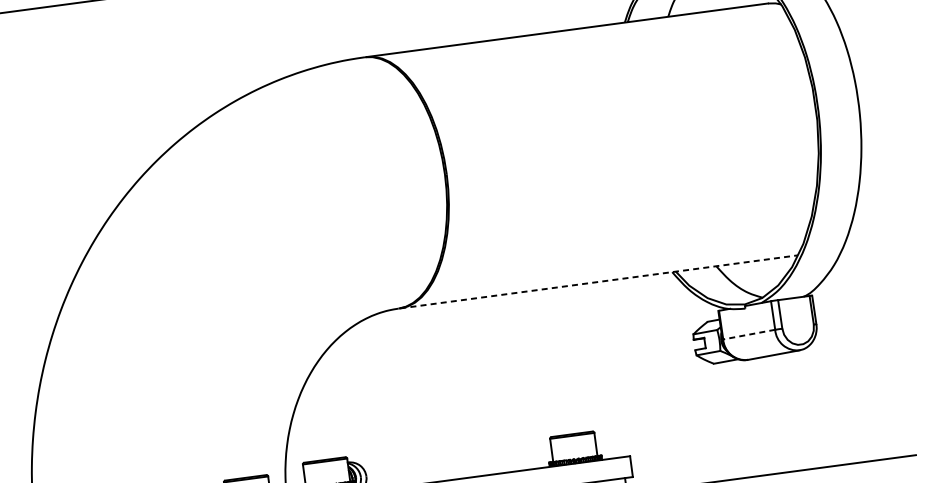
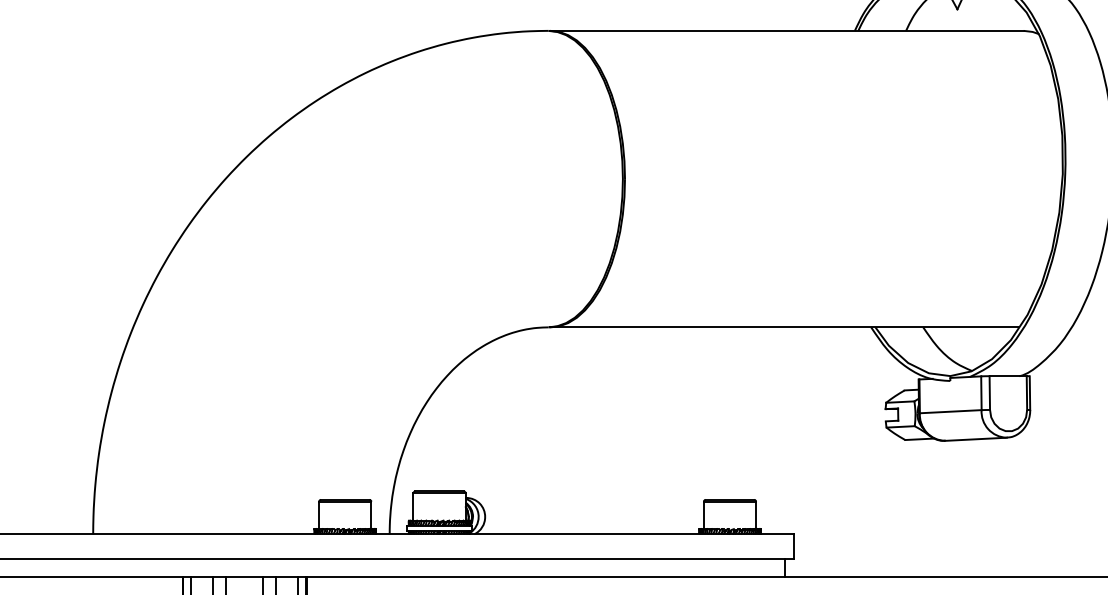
line: (599, 281) -> (785, 327), dashed -> solid
line: (748, 334) -> (950, 411), dashed -> solid

